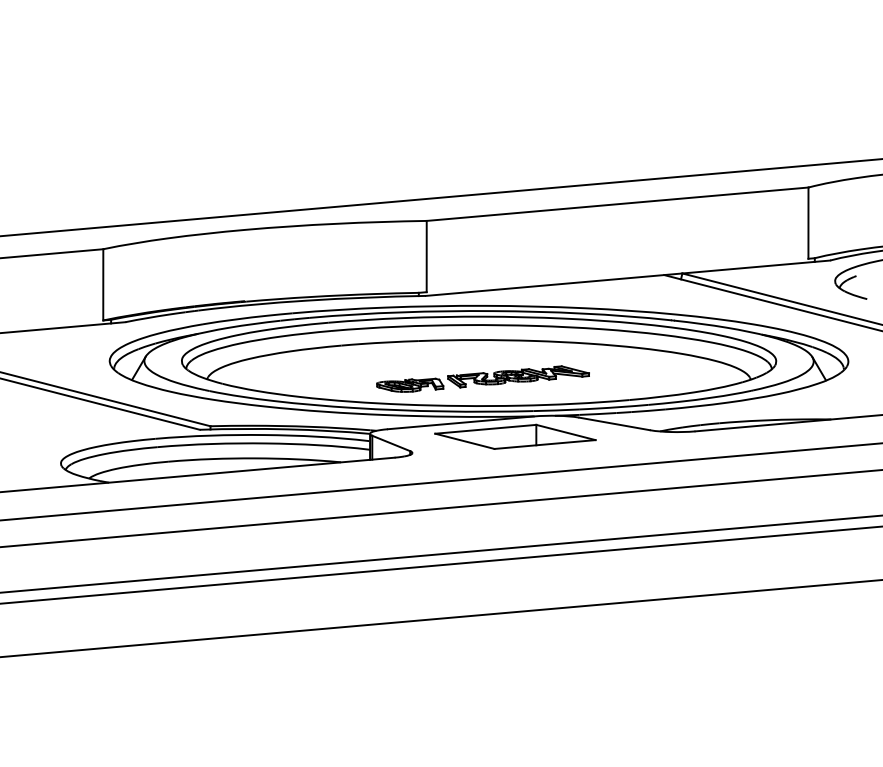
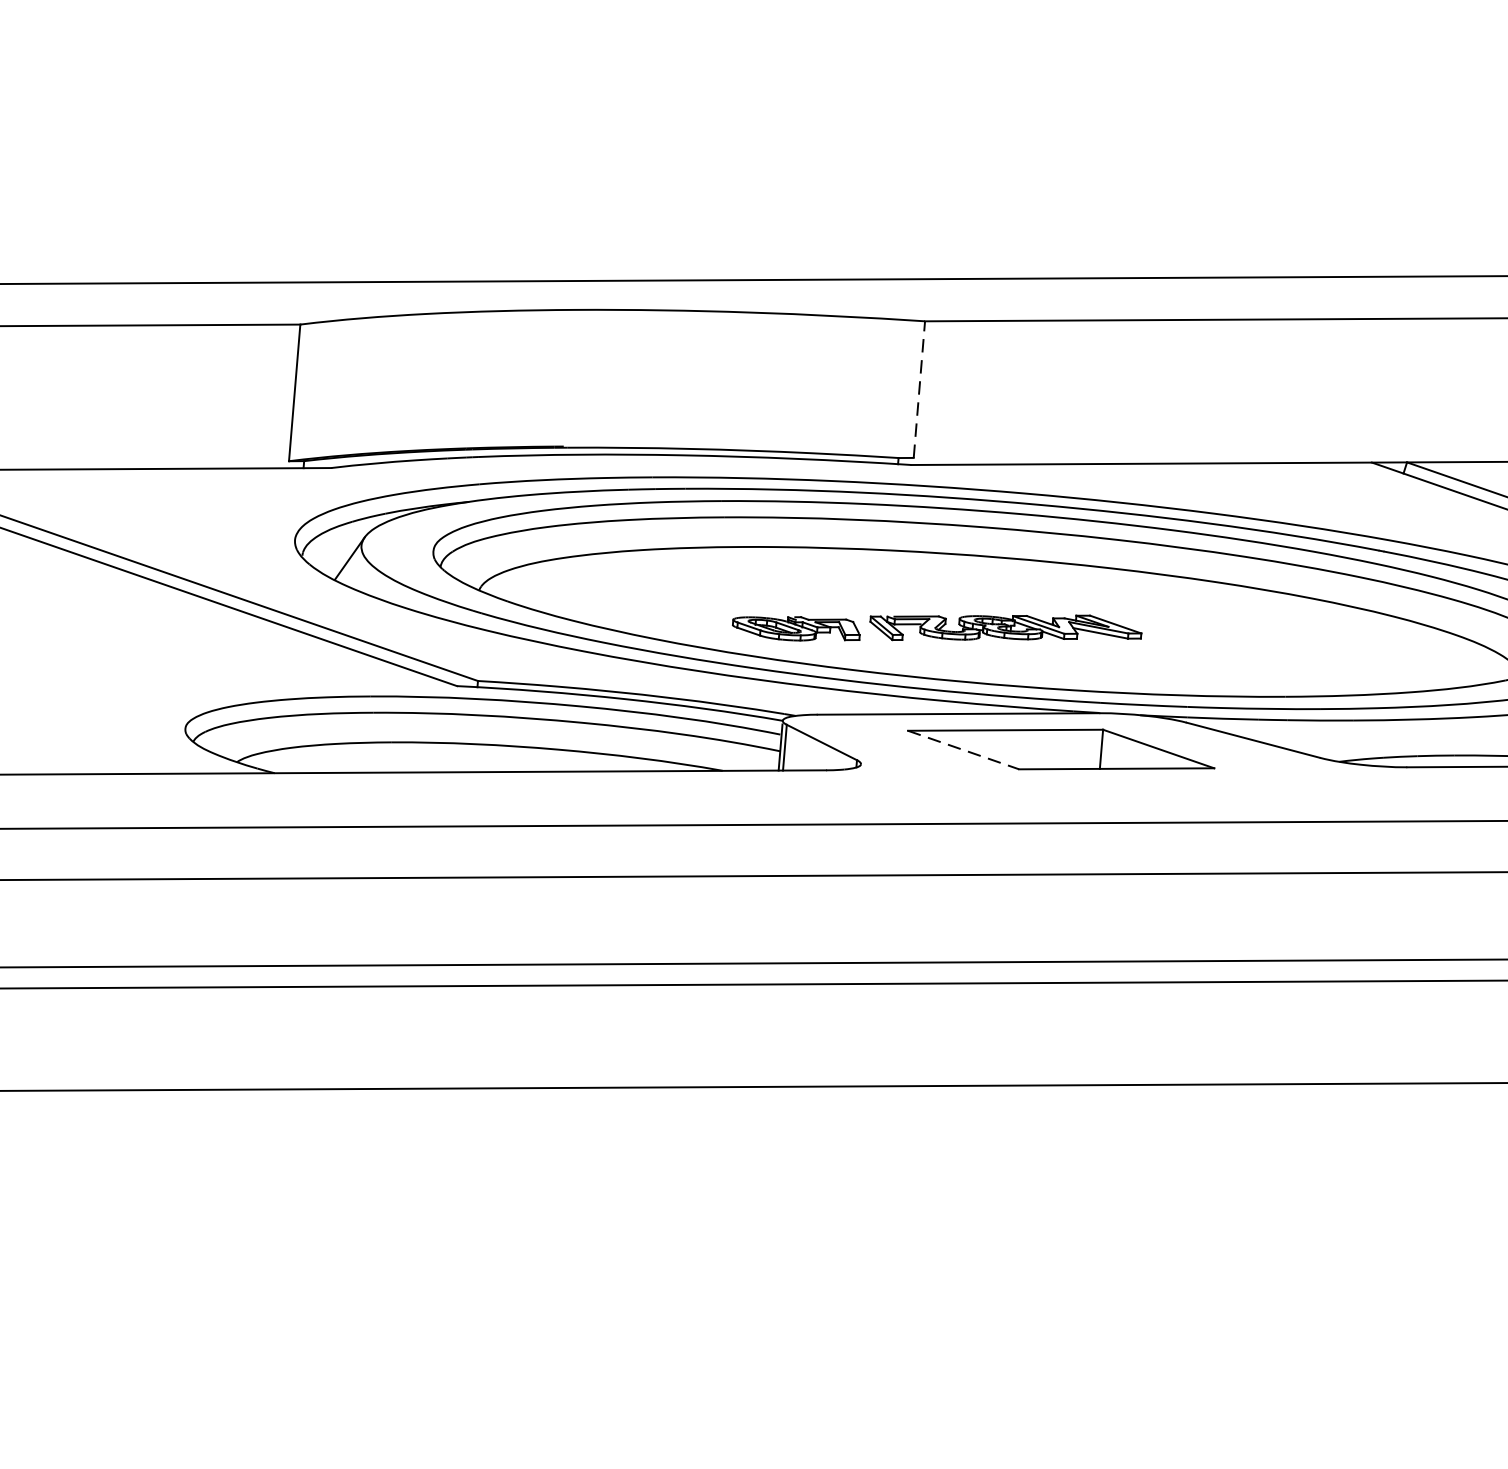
line: (426, 256) -> (919, 389), solid -> dashed
part: (482, 378) -> (936, 626), moved
line: (464, 441) -> (962, 750), solid -> dashed

